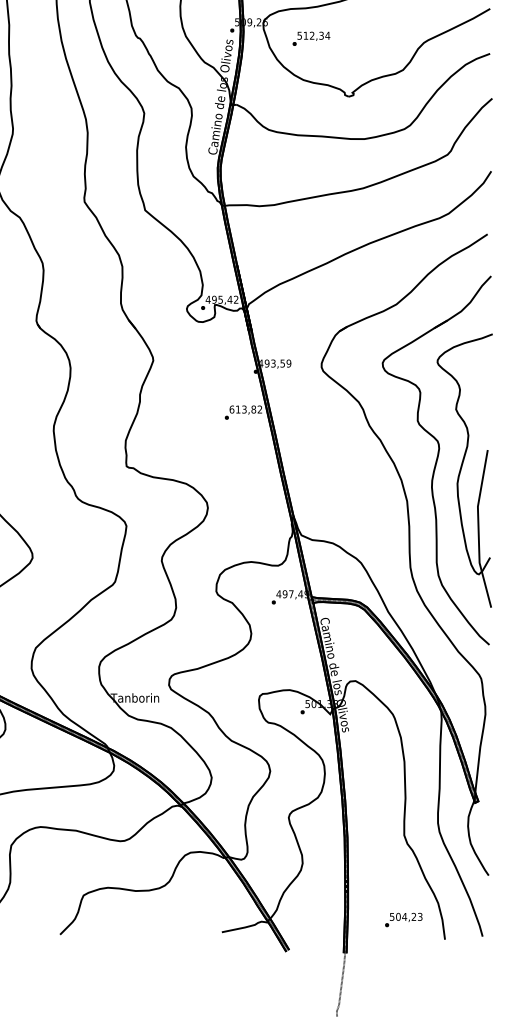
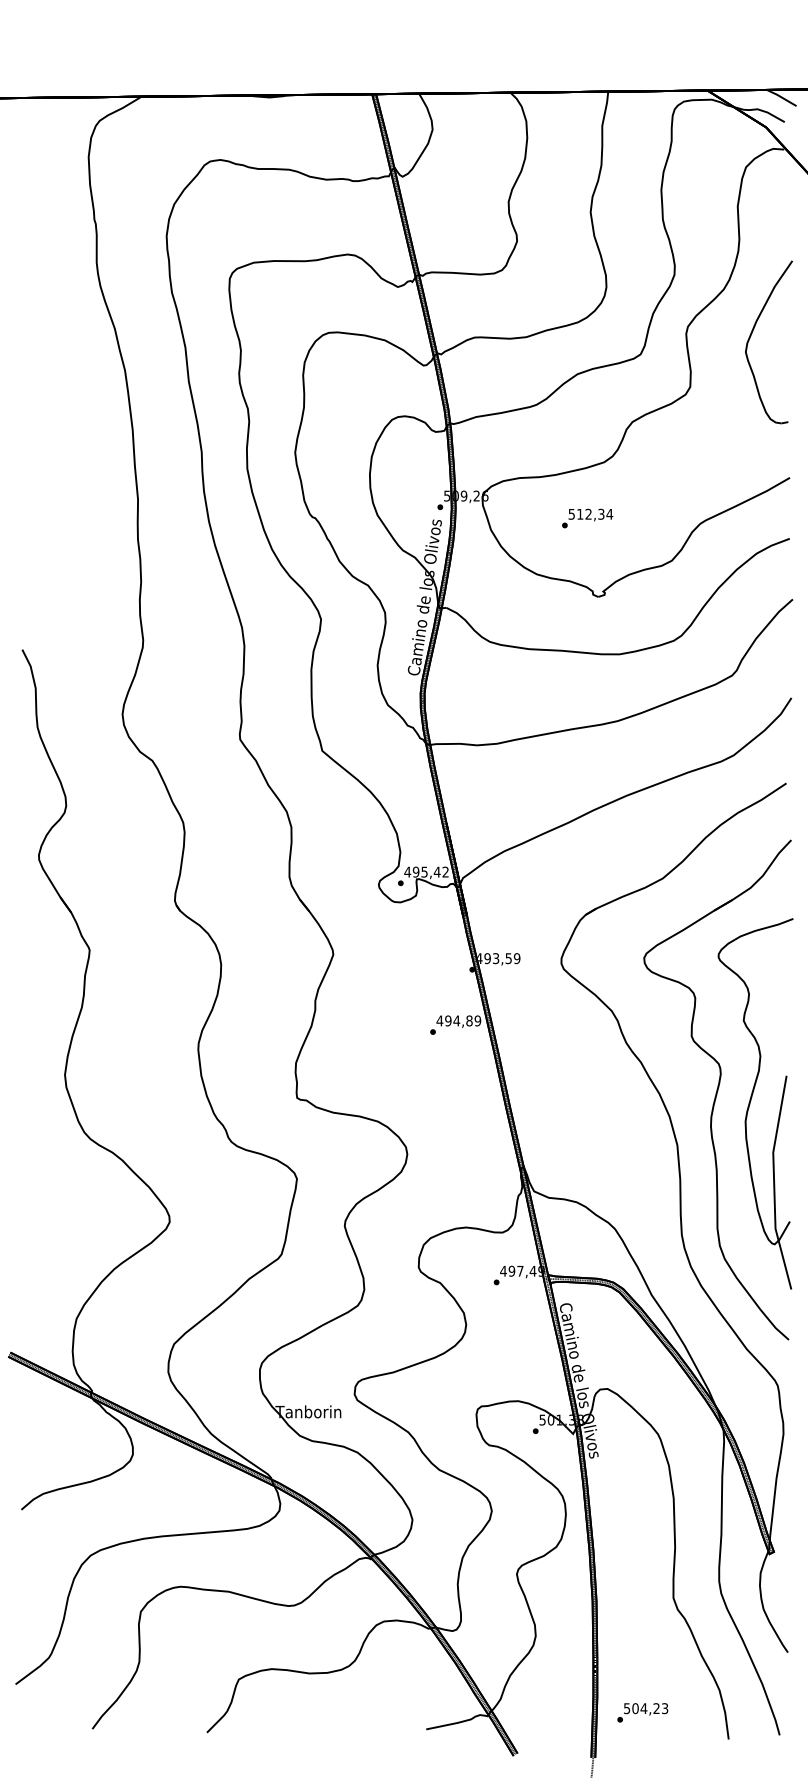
text: (311, 38) -> (587, 518), moved
text: (245, 409) -> (458, 1020), 613,82 -> 494,89
text: (403, 919) -> (642, 1712), moved

